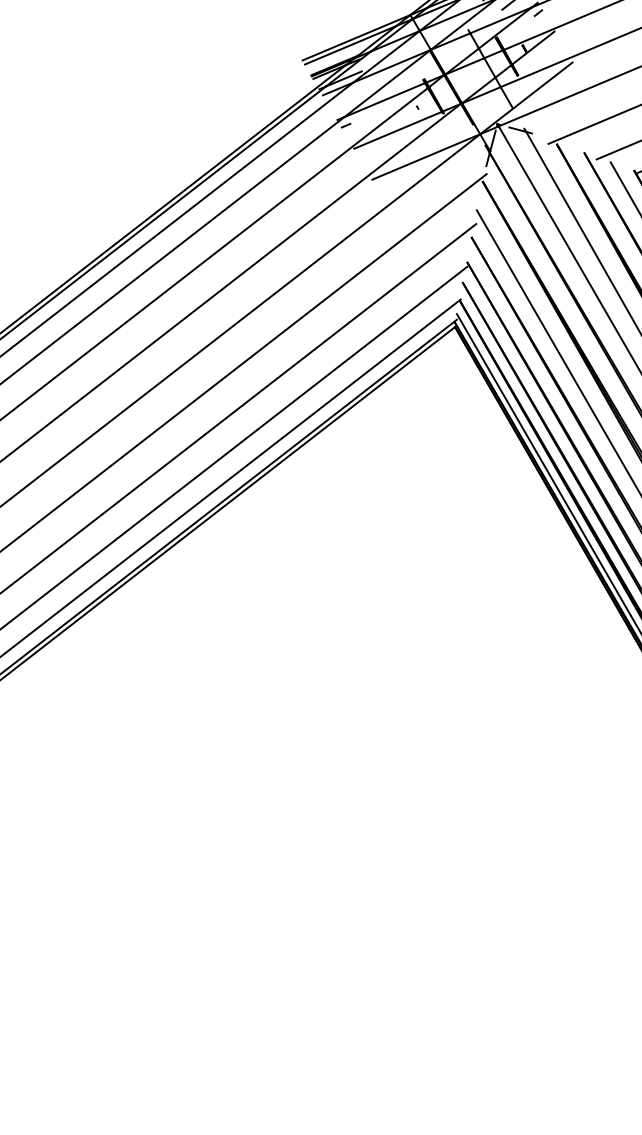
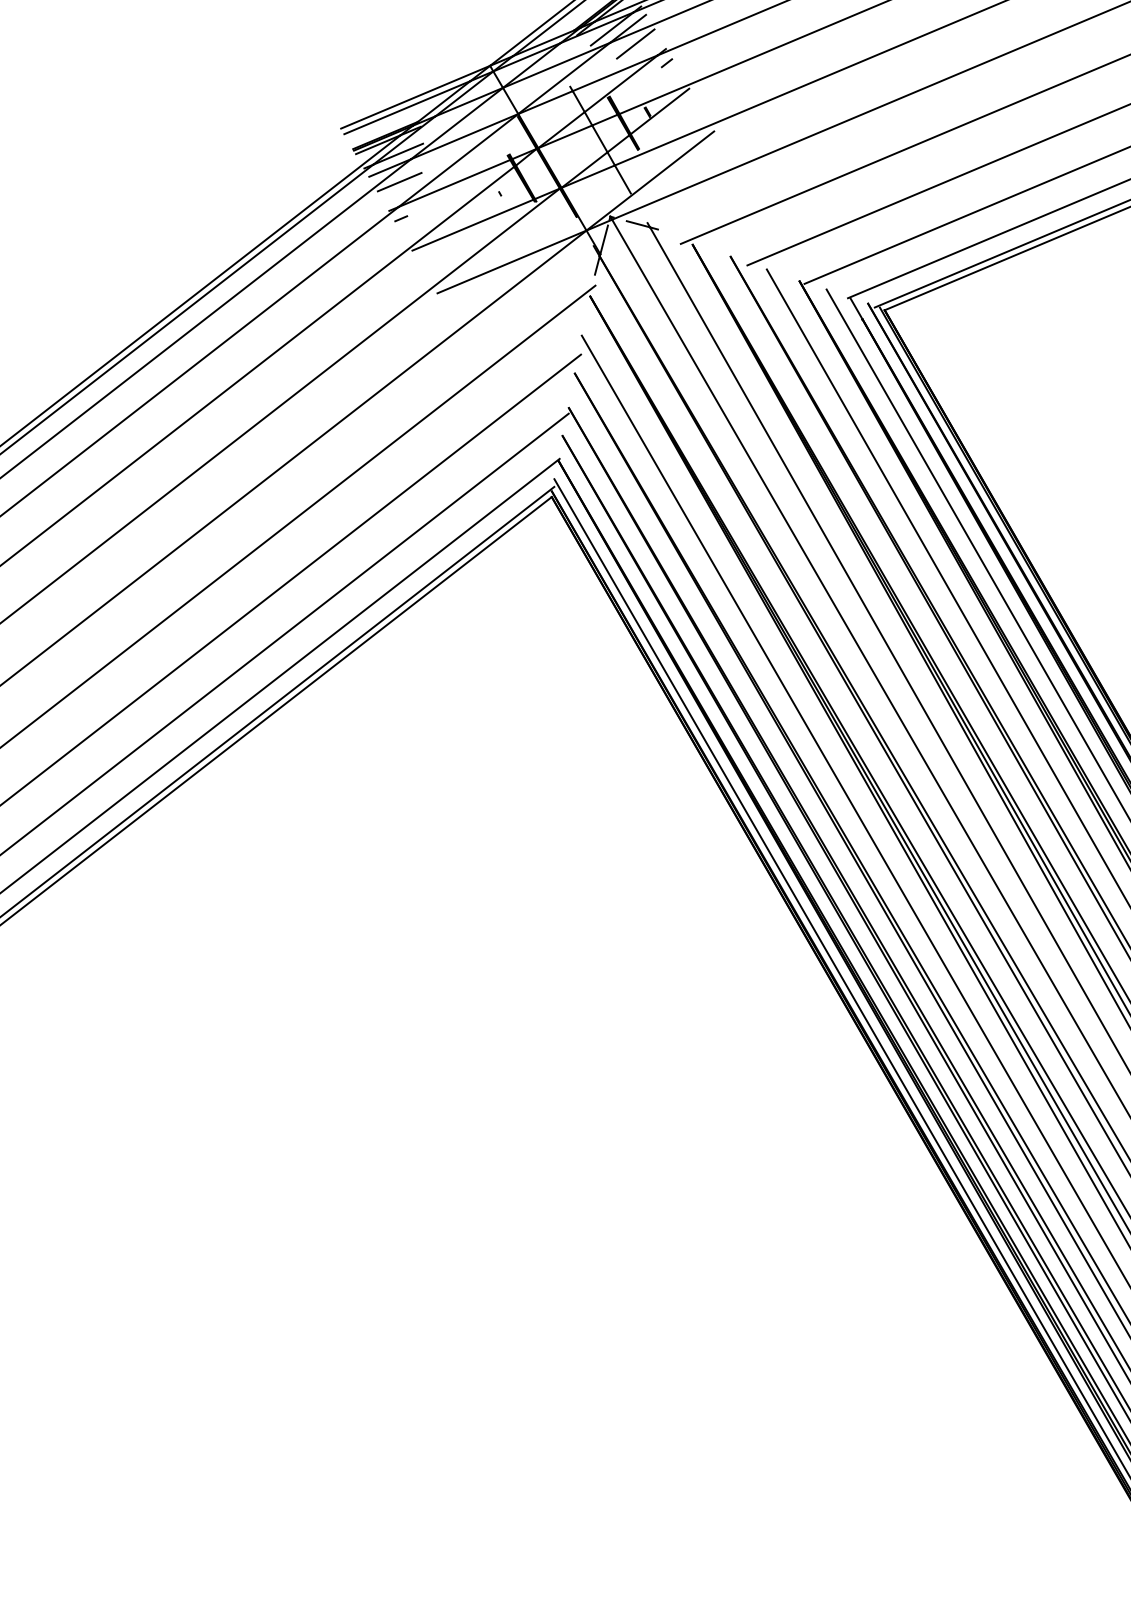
line: (344, 98) -> (399, 181), added

